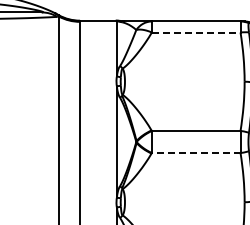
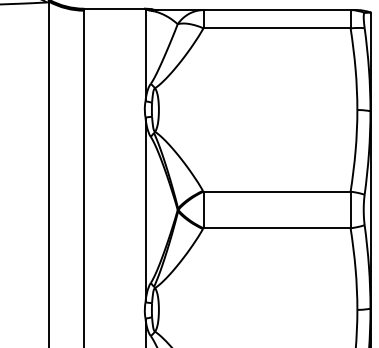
line: (196, 32) -> (277, 28), dashed -> solid
line: (195, 153) -> (275, 229), dashed -> solid

